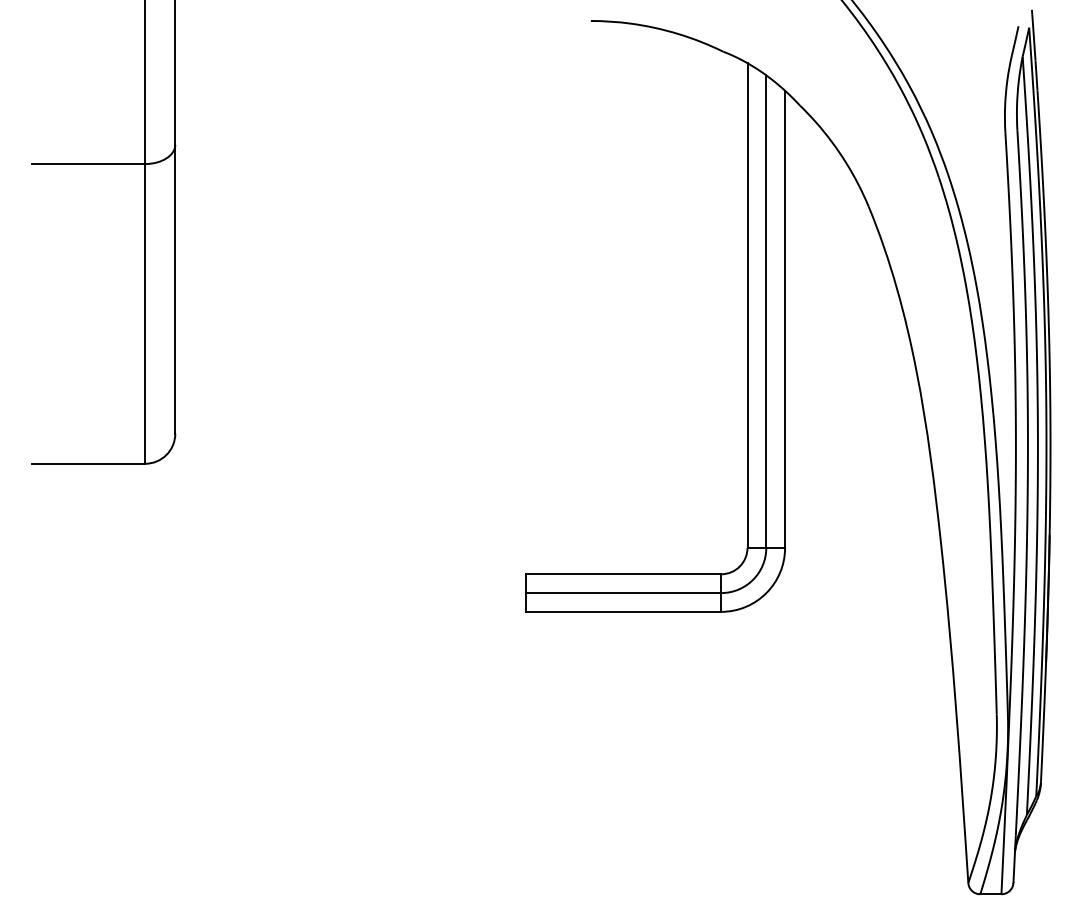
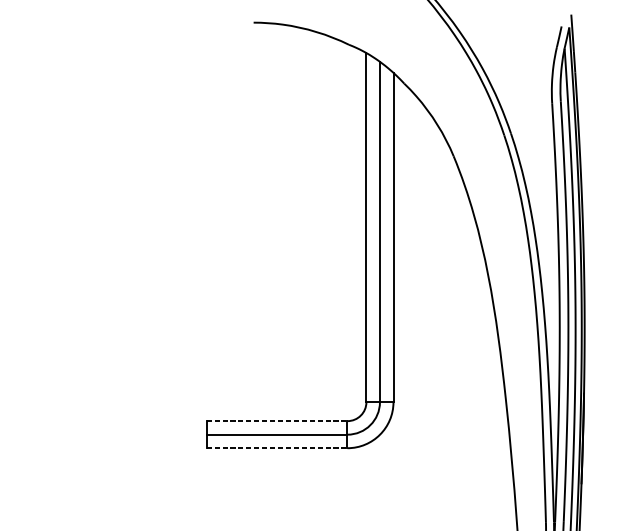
line: (623, 574) -> (277, 421), solid -> dashed
line: (623, 611) -> (277, 447), solid -> dashed

